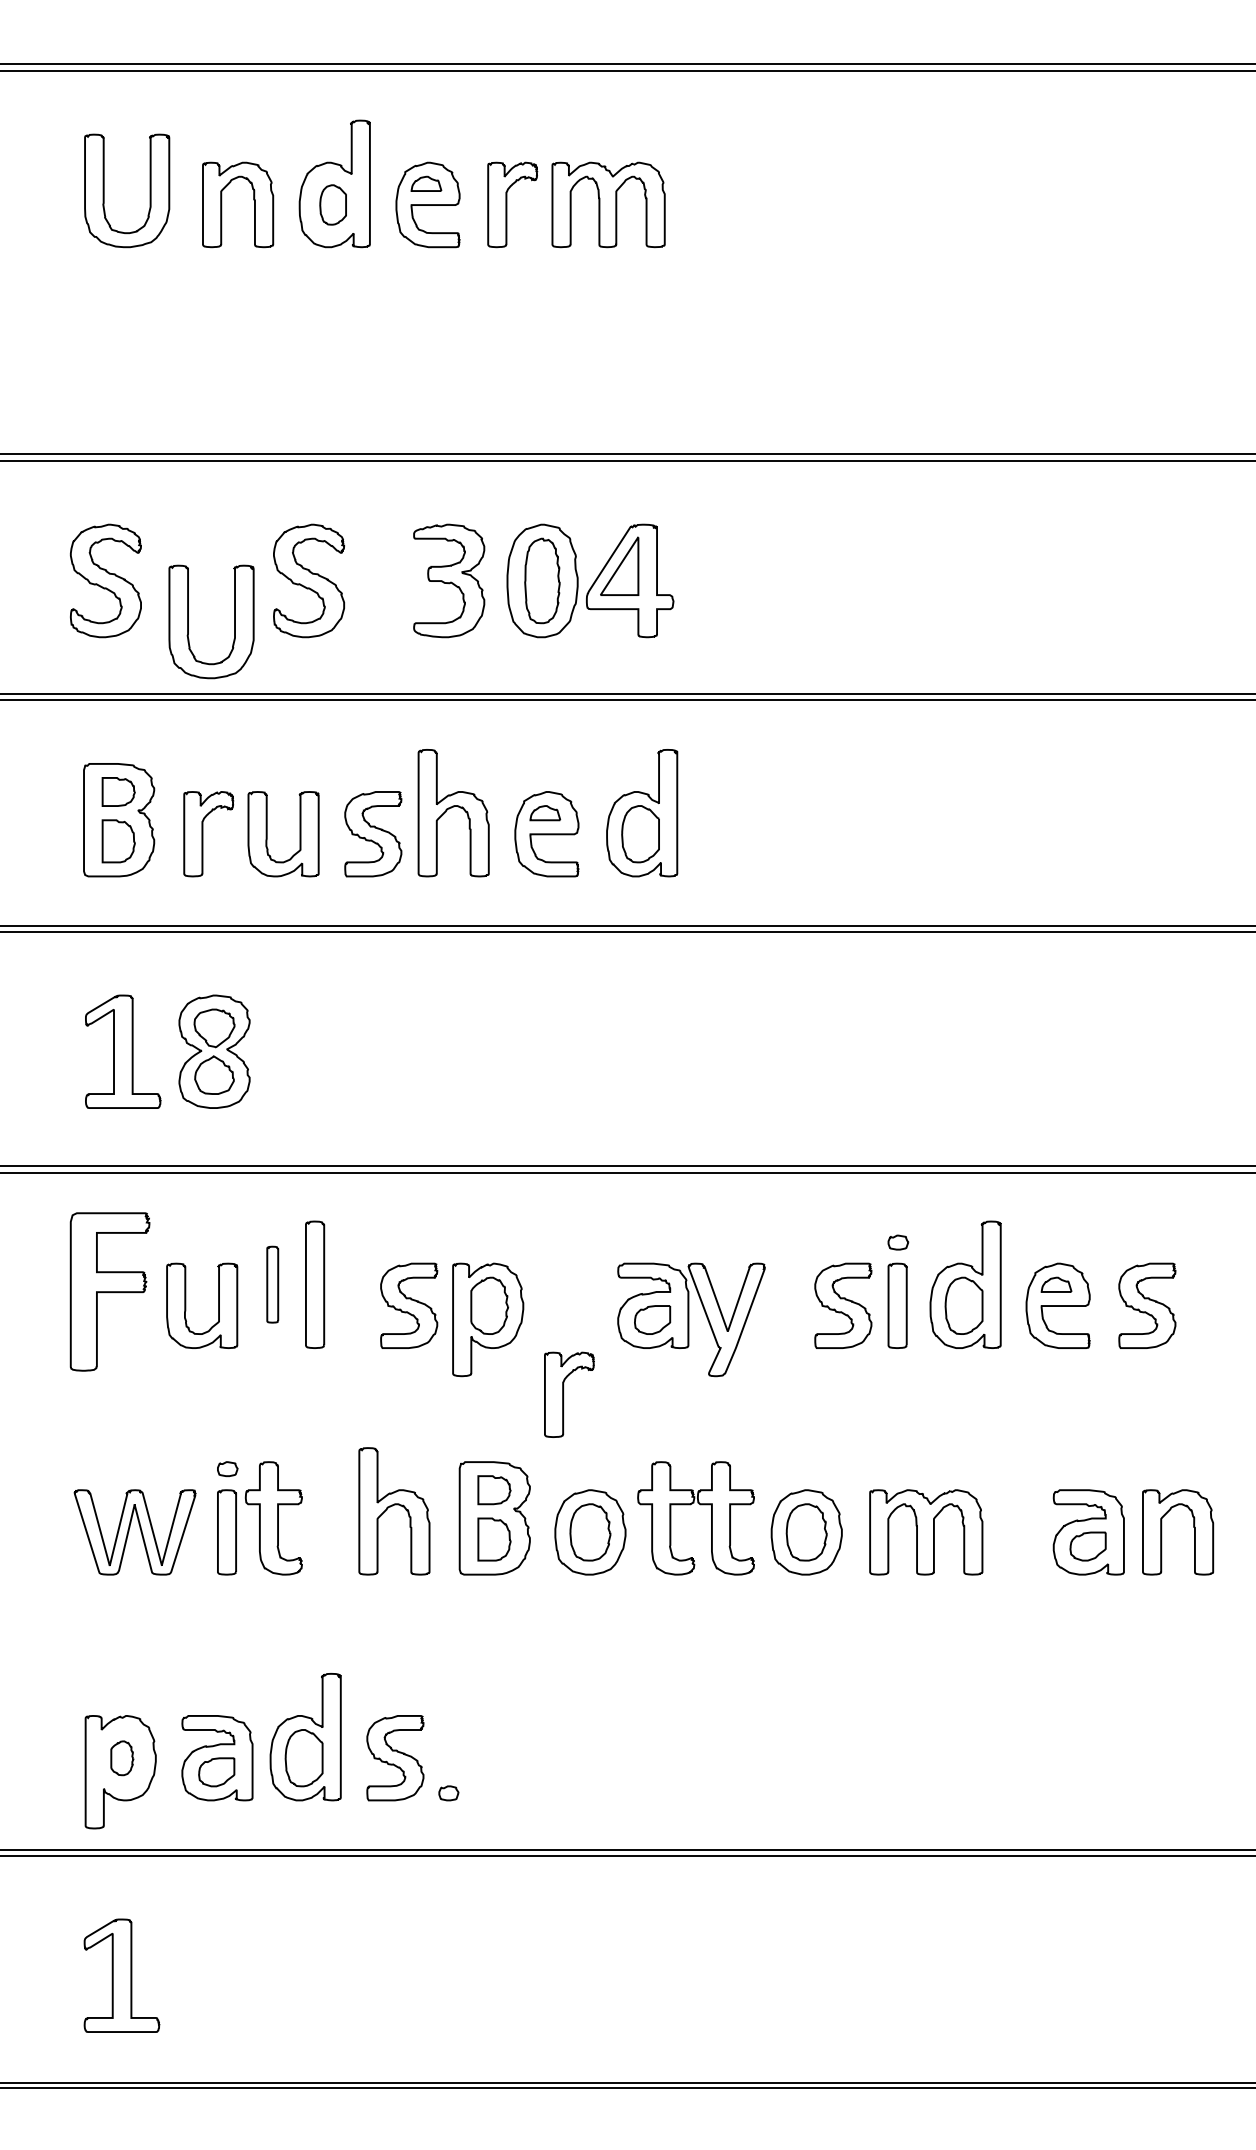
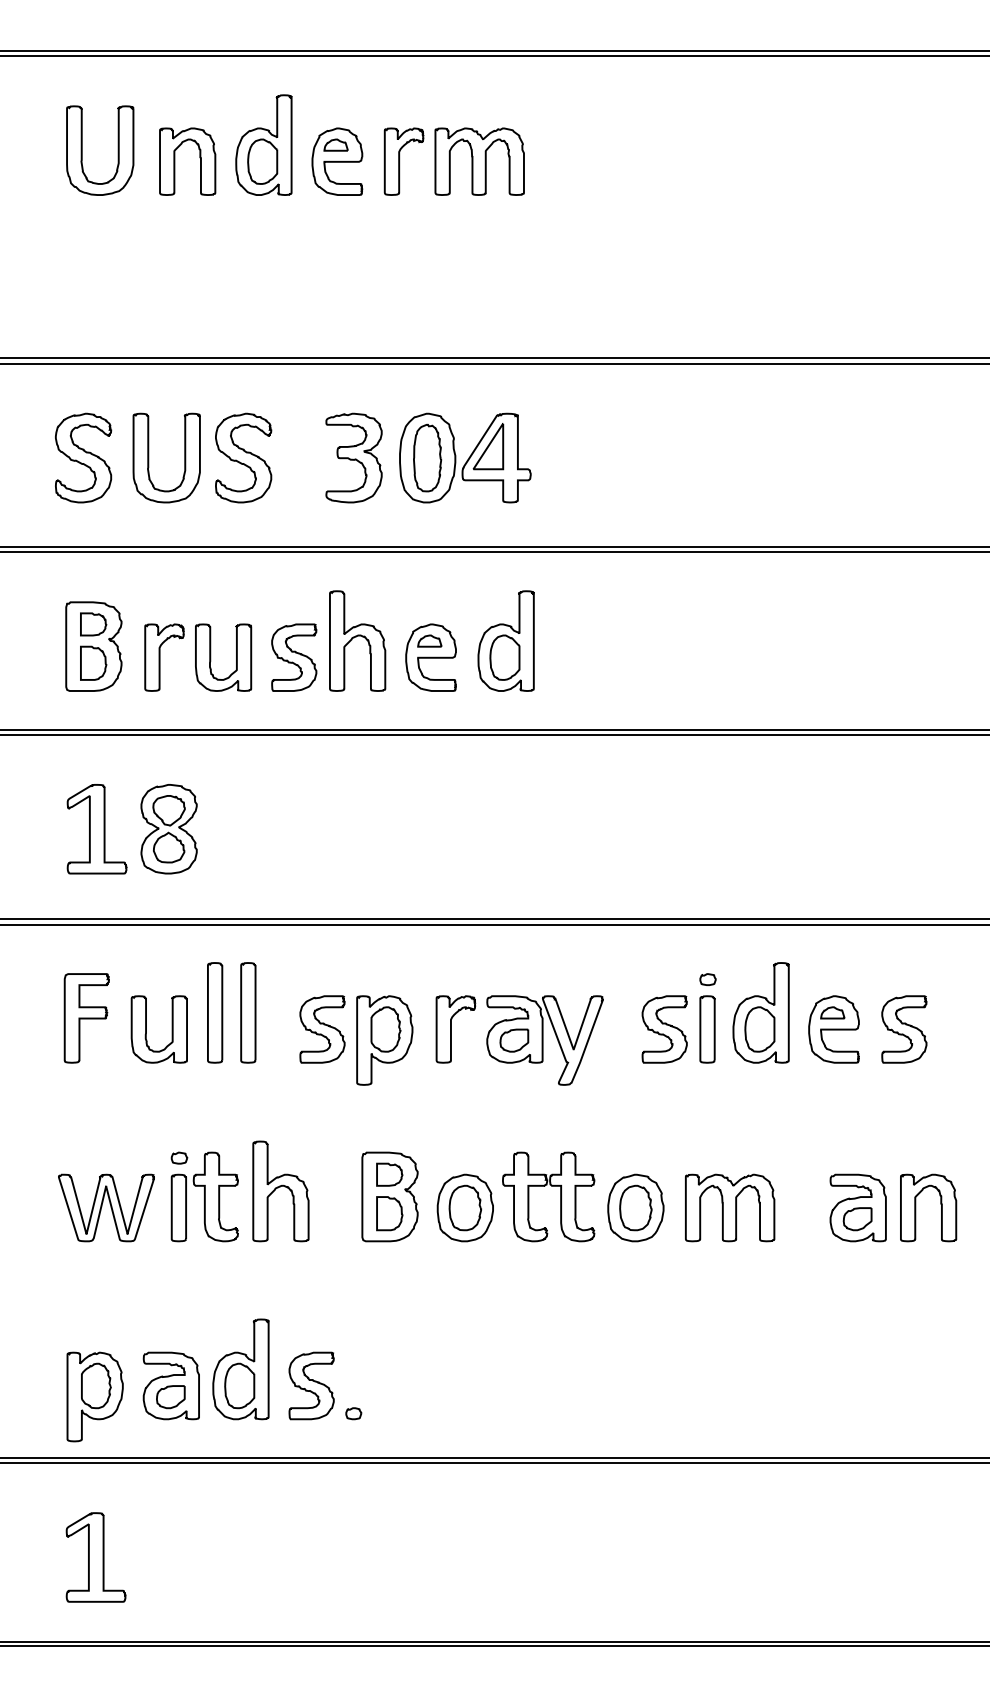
part: (332, 204) -> (262, 161), size x1.43
part: (188, 621) -> (148, 457), moved
part: (272, 1284) -> (214, 1012), size x1.67
part: (110, 1291) -> (87, 1018), size x0.71
part: (569, 1394) -> (455, 1029), moved
part: (394, 1511) -> (281, 1191), moved
part: (122, 1758) -> (96, 1386), size x1.67

